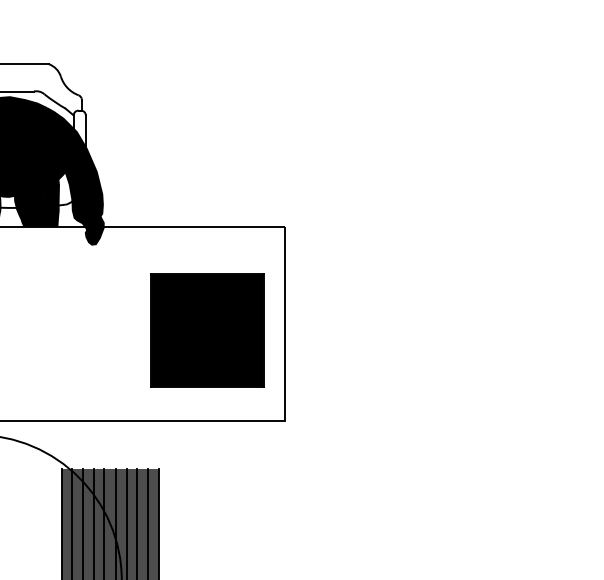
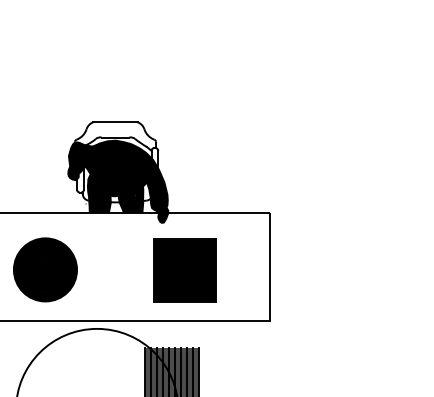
part: (206, 330) -> (184, 270), moved

